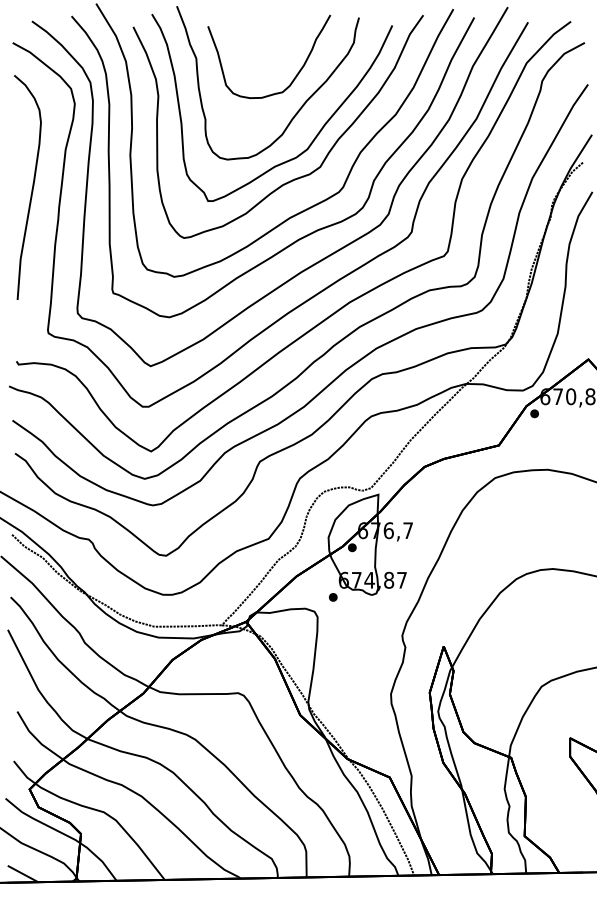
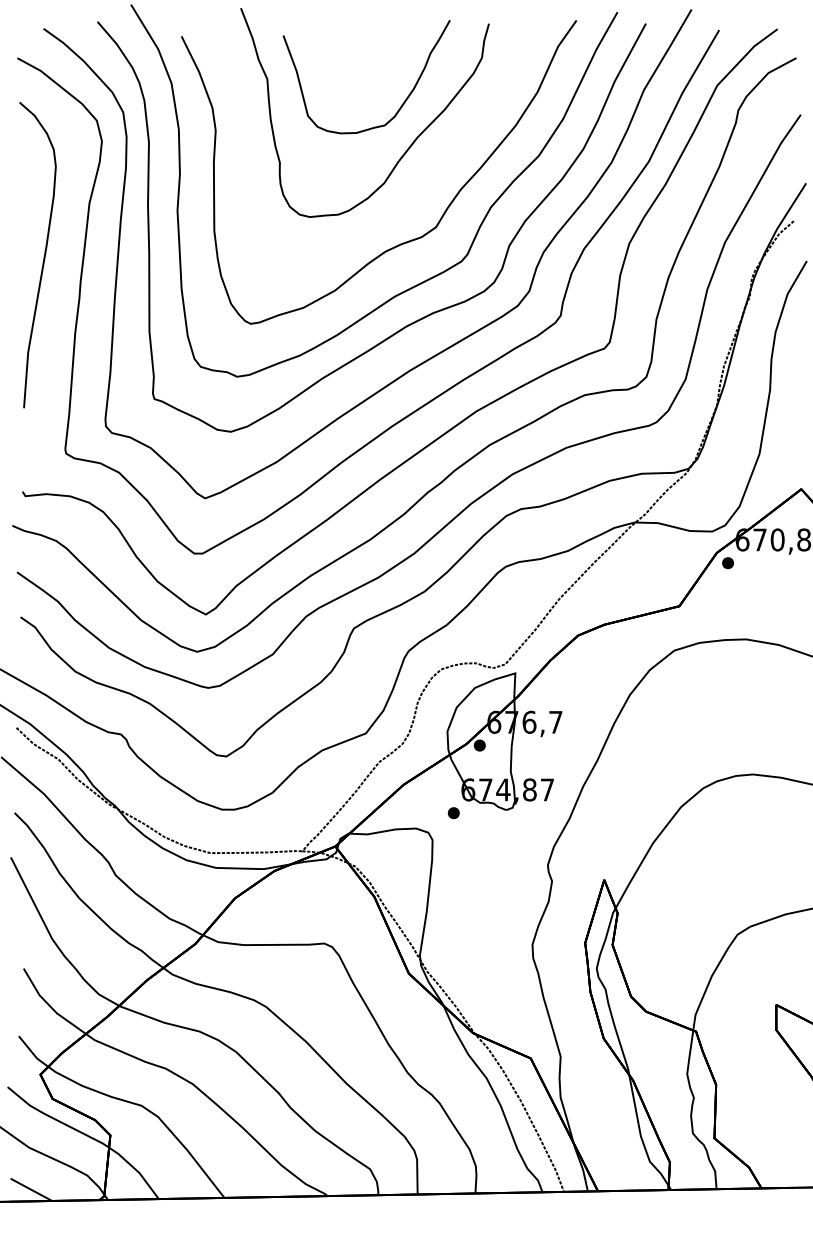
part: (313, 138) -> (427, 188), removed

